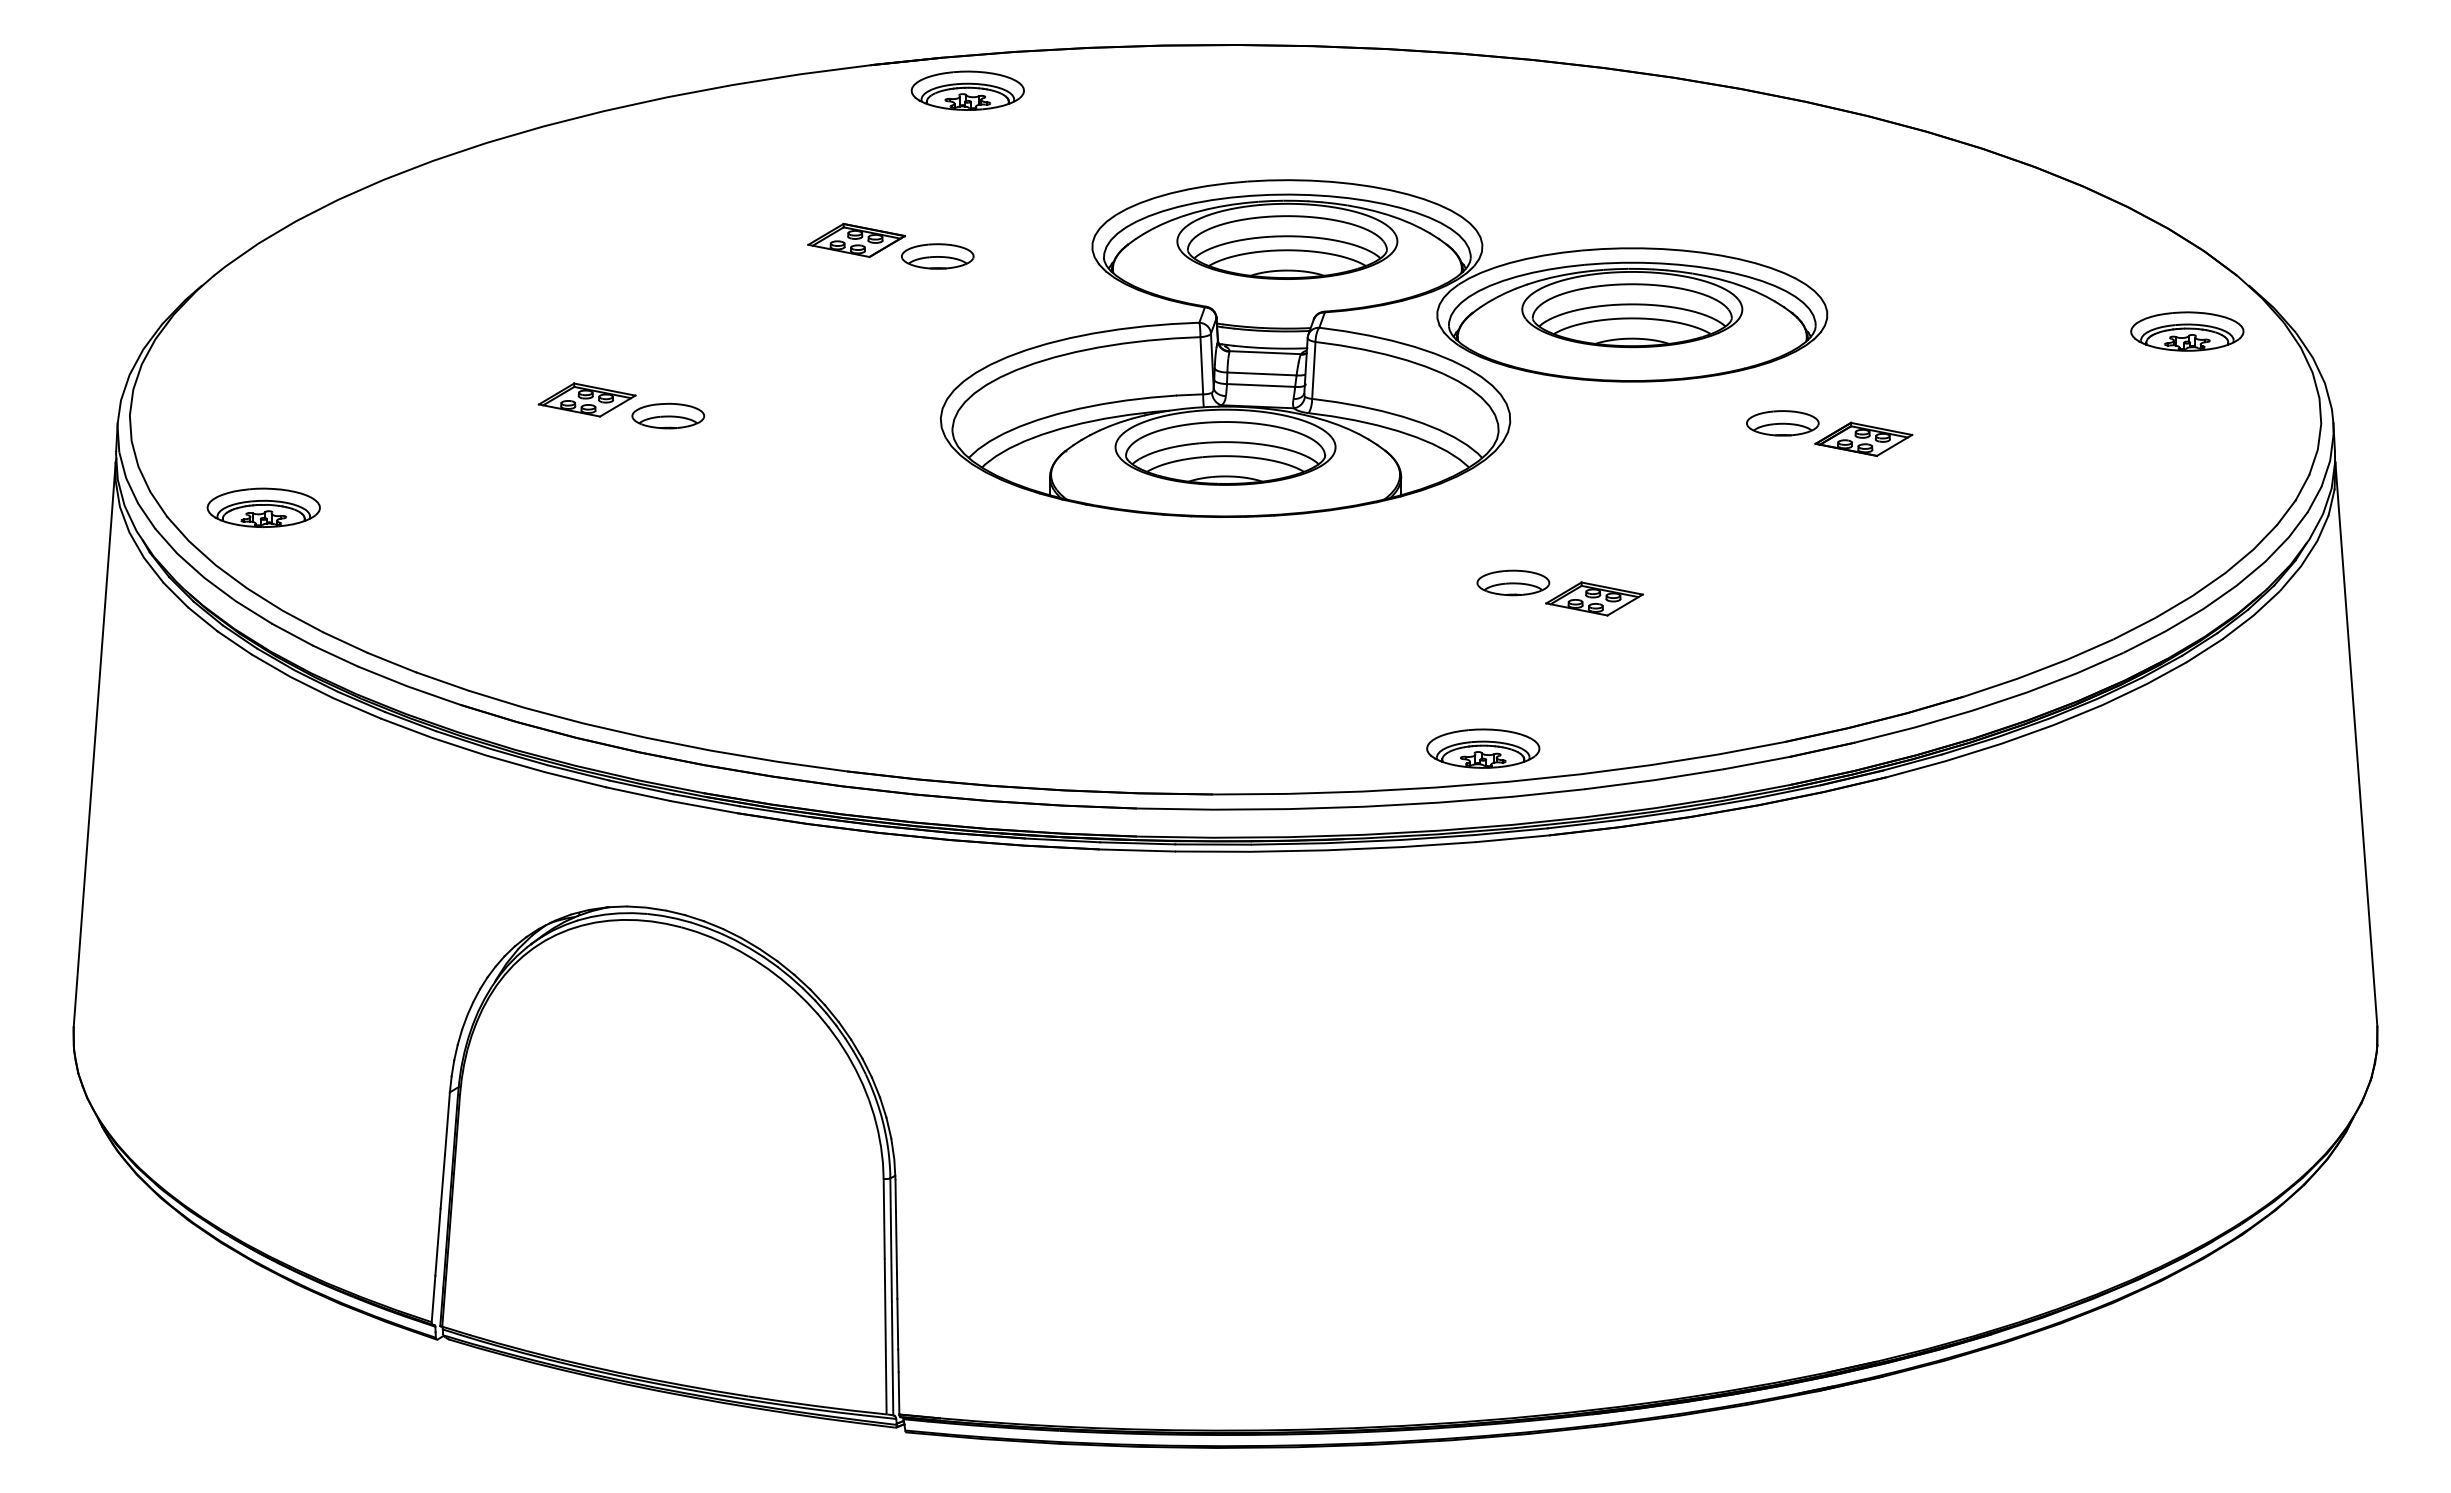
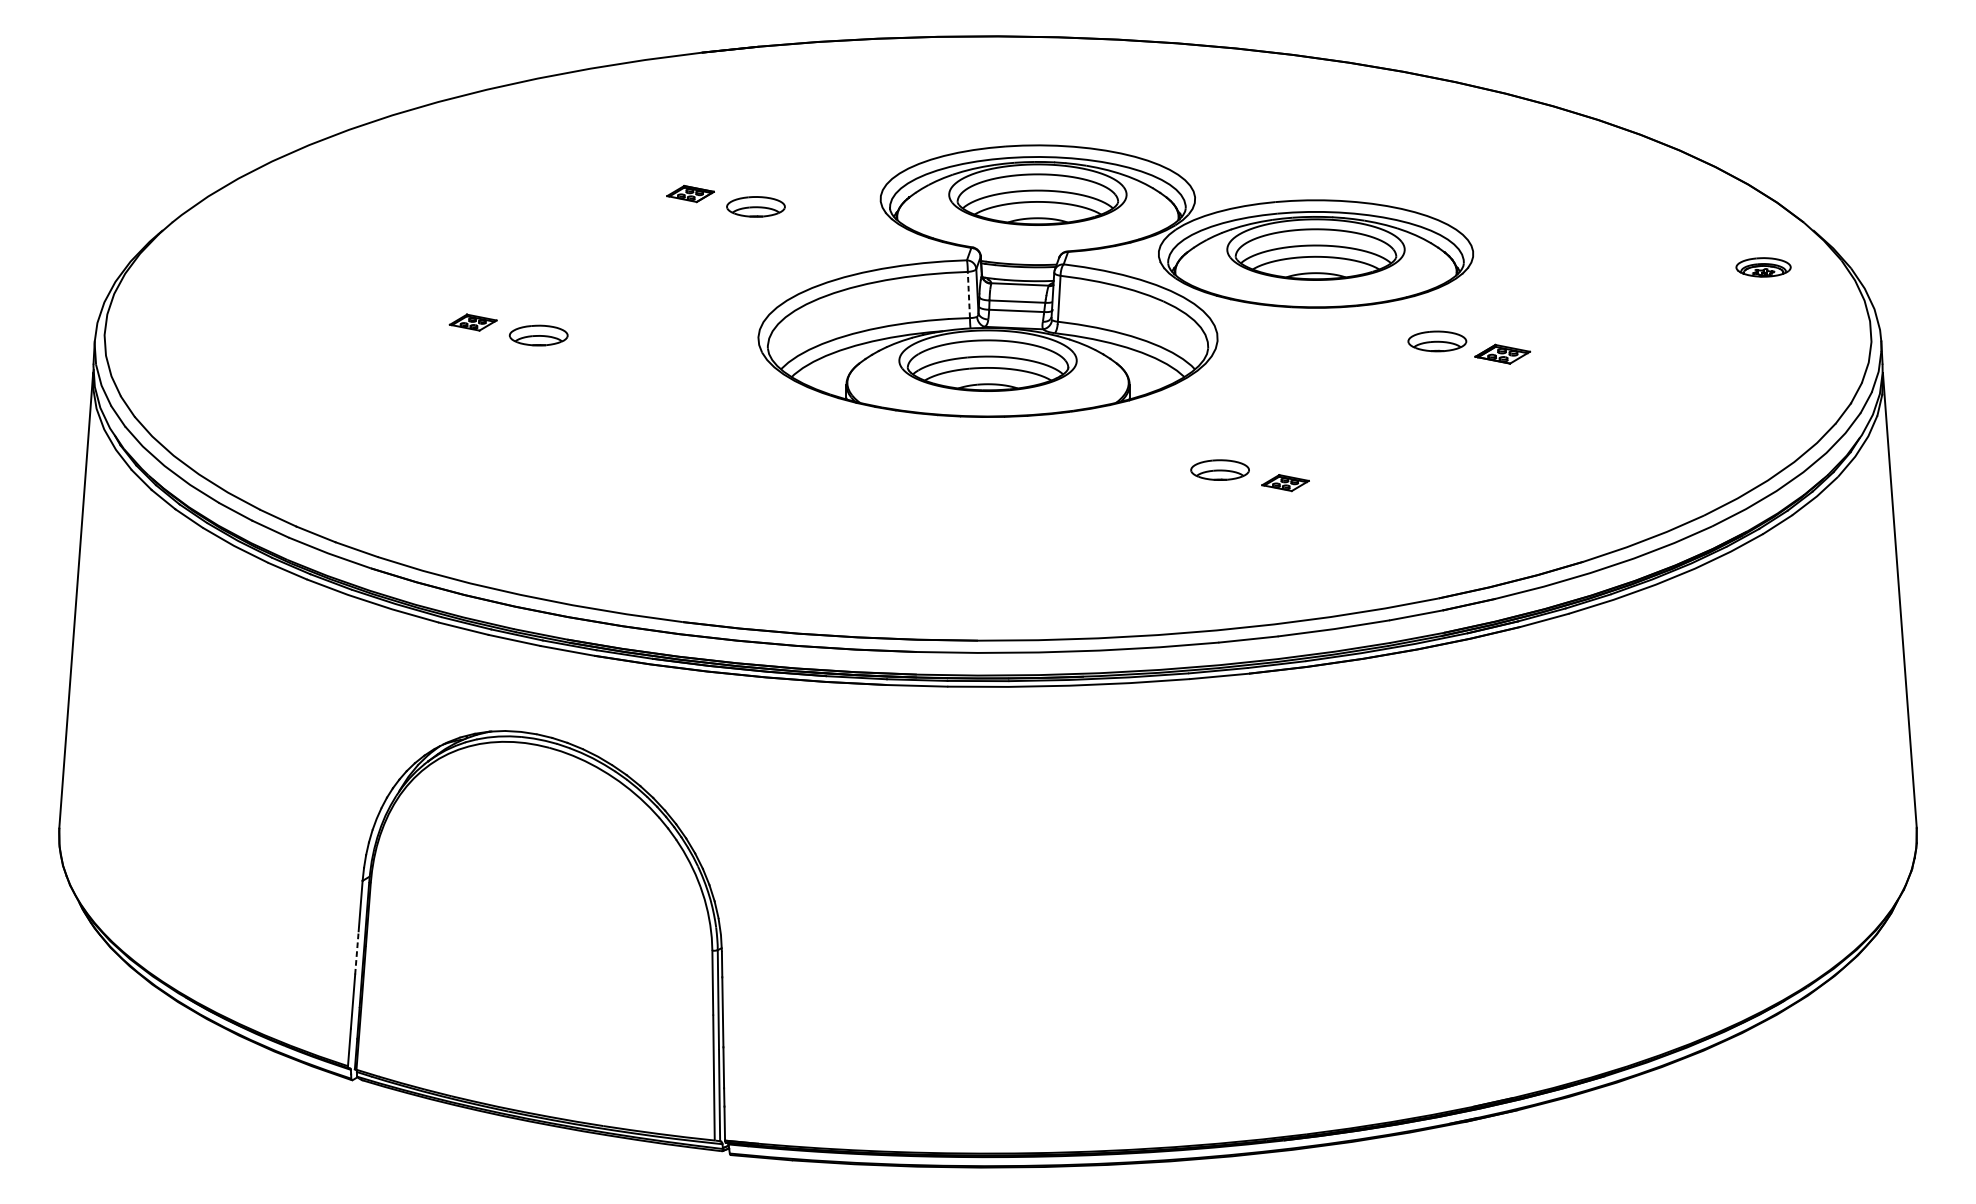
part: (967, 90) -> (779, 73), removed
part: (856, 240) -> (690, 194), size x0.6
part: (2187, 331) -> (1763, 267), size x0.6
line: (1201, 365) -> (968, 294), solid -> dashed
part: (586, 399) -> (472, 322), size x0.6
part: (1863, 438) -> (1502, 353), size x0.7
part: (263, 507) -> (212, 409), removed
part: (1594, 598) -> (1285, 482), size x0.6
part: (1483, 748) -> (1196, 603), removed
line: (442, 1181) -> (356, 952), solid -> dashed

